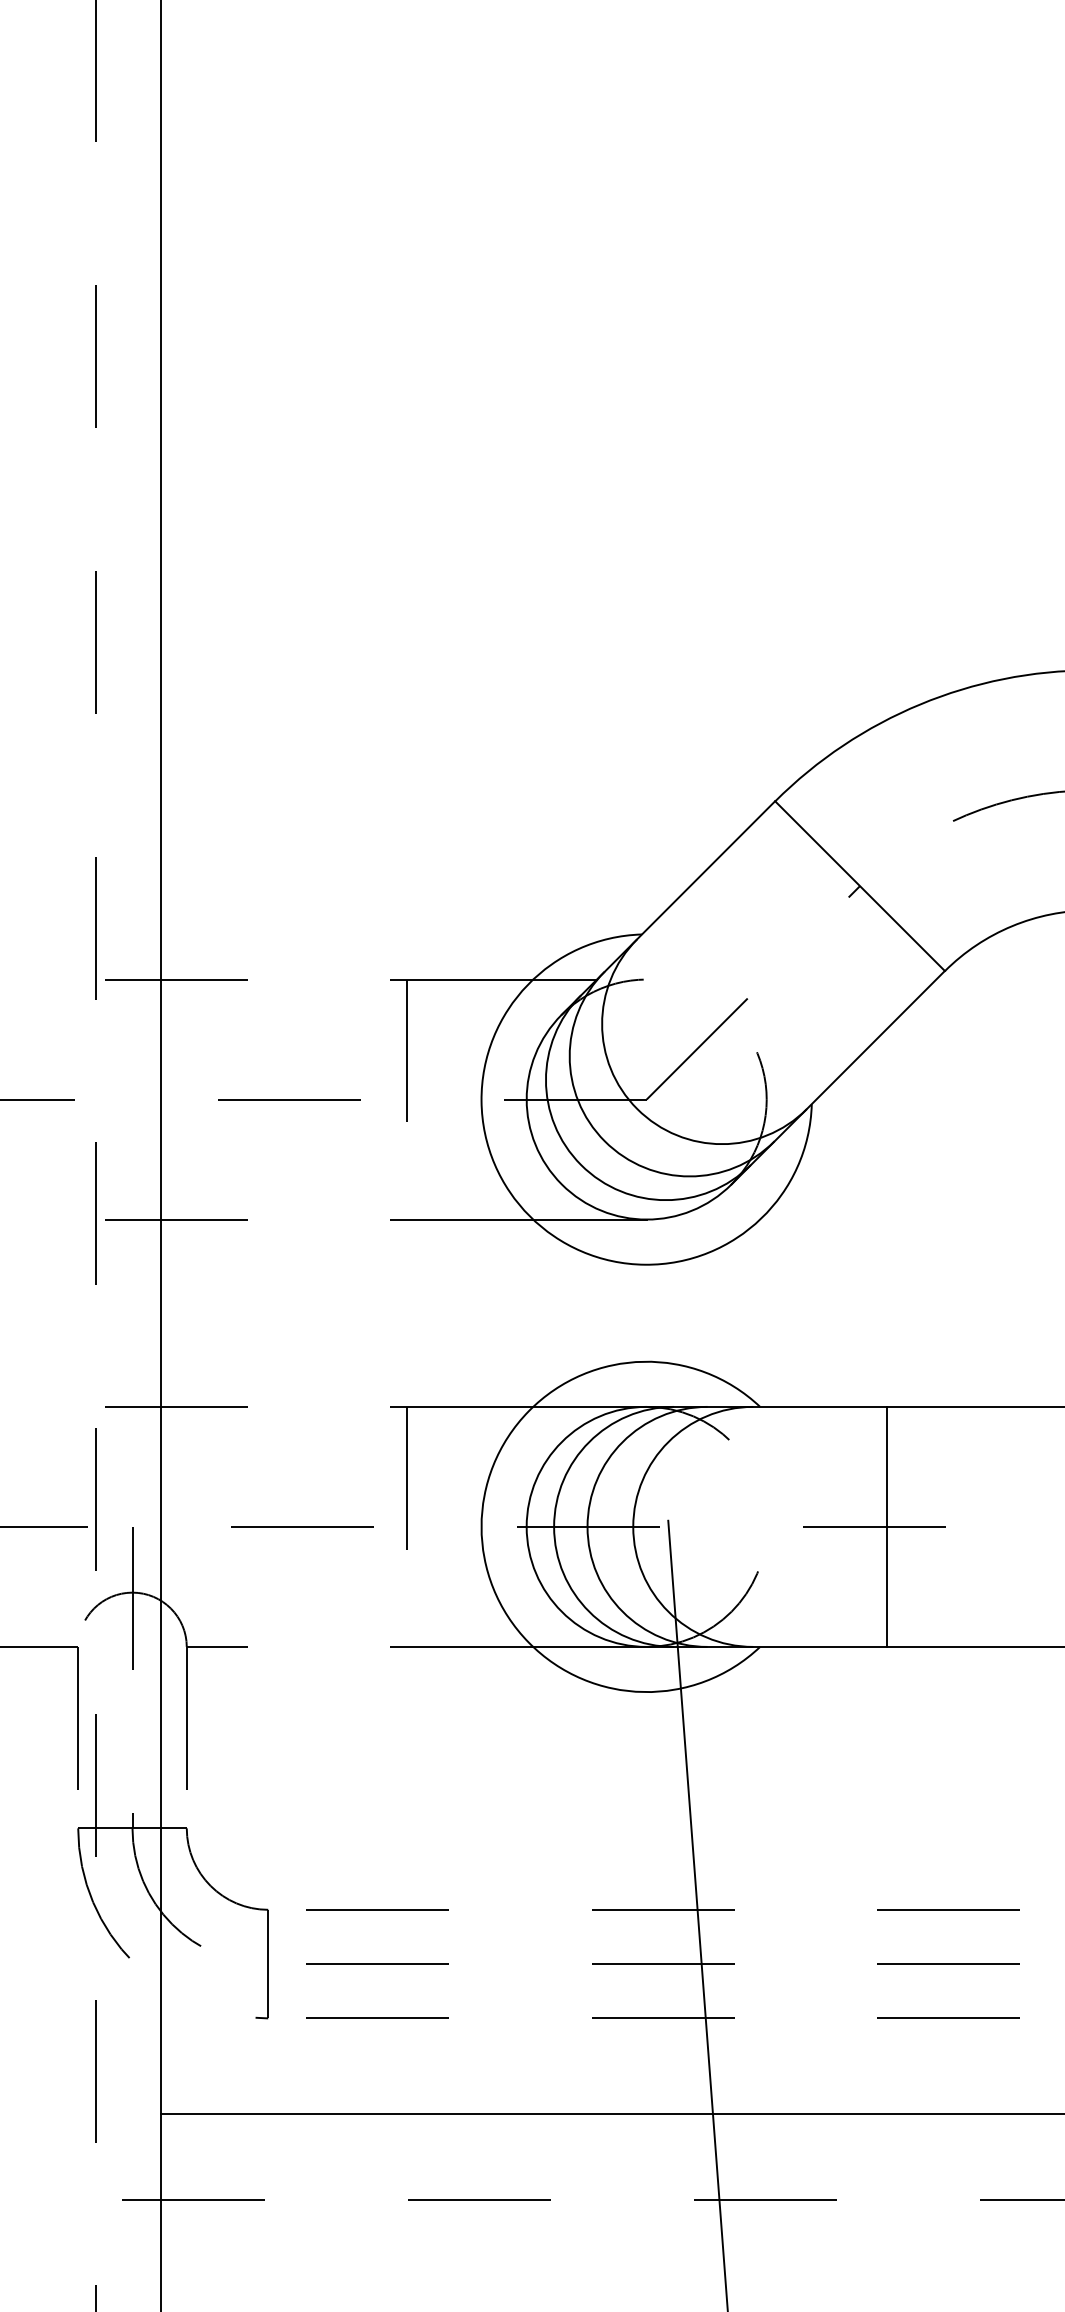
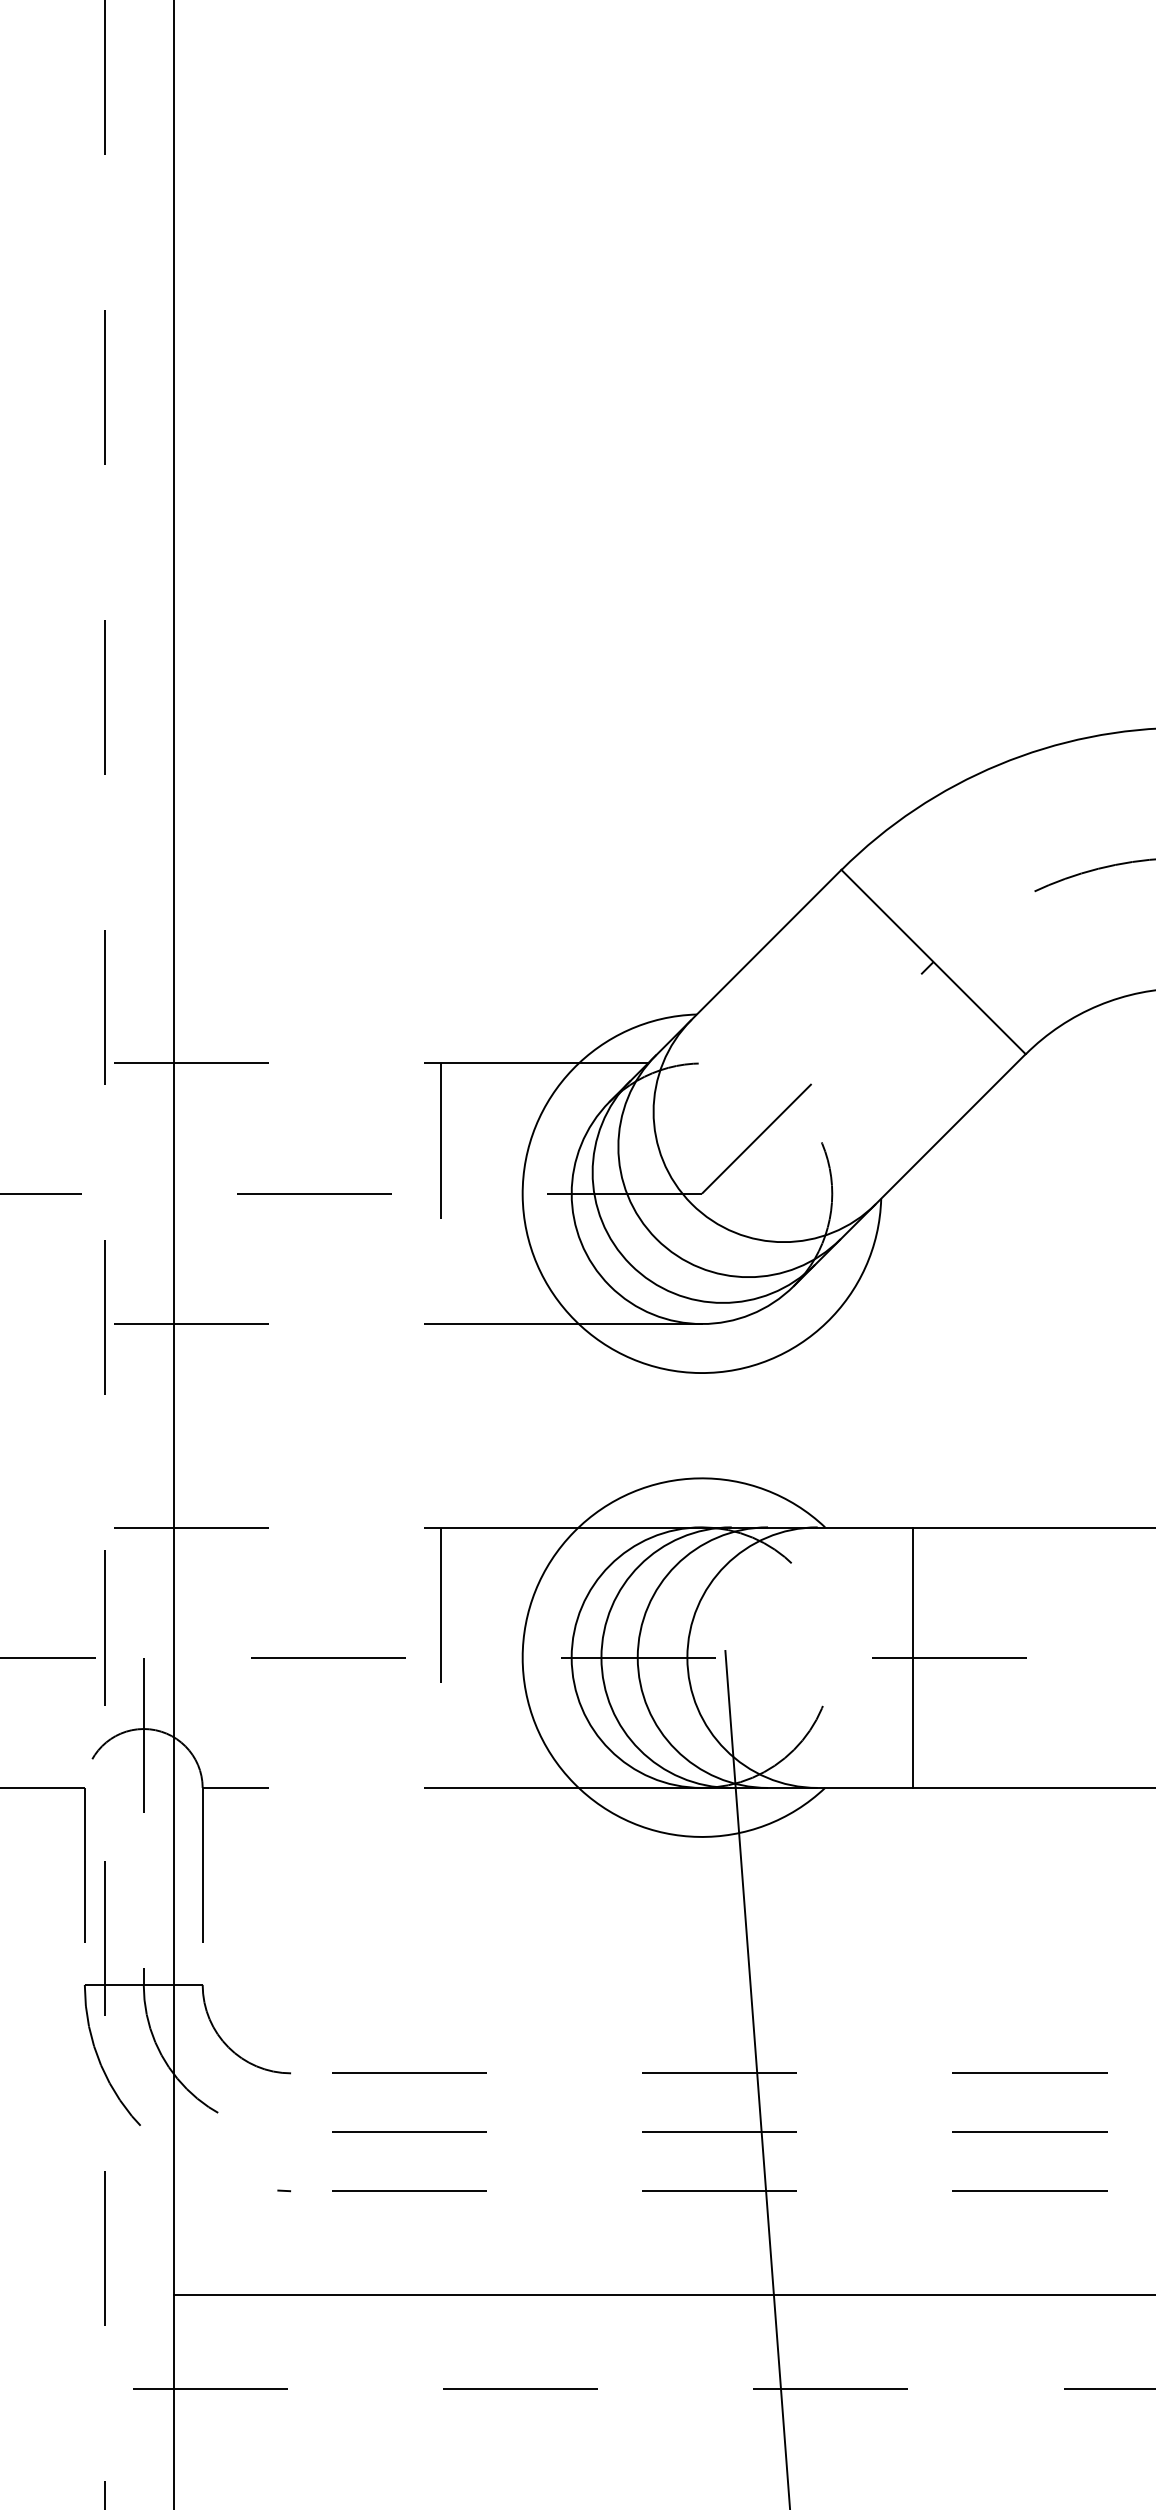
line: (886, 1526) -> (912, 1657), moved
line: (268, 1963) -> (291, 2131), removed

